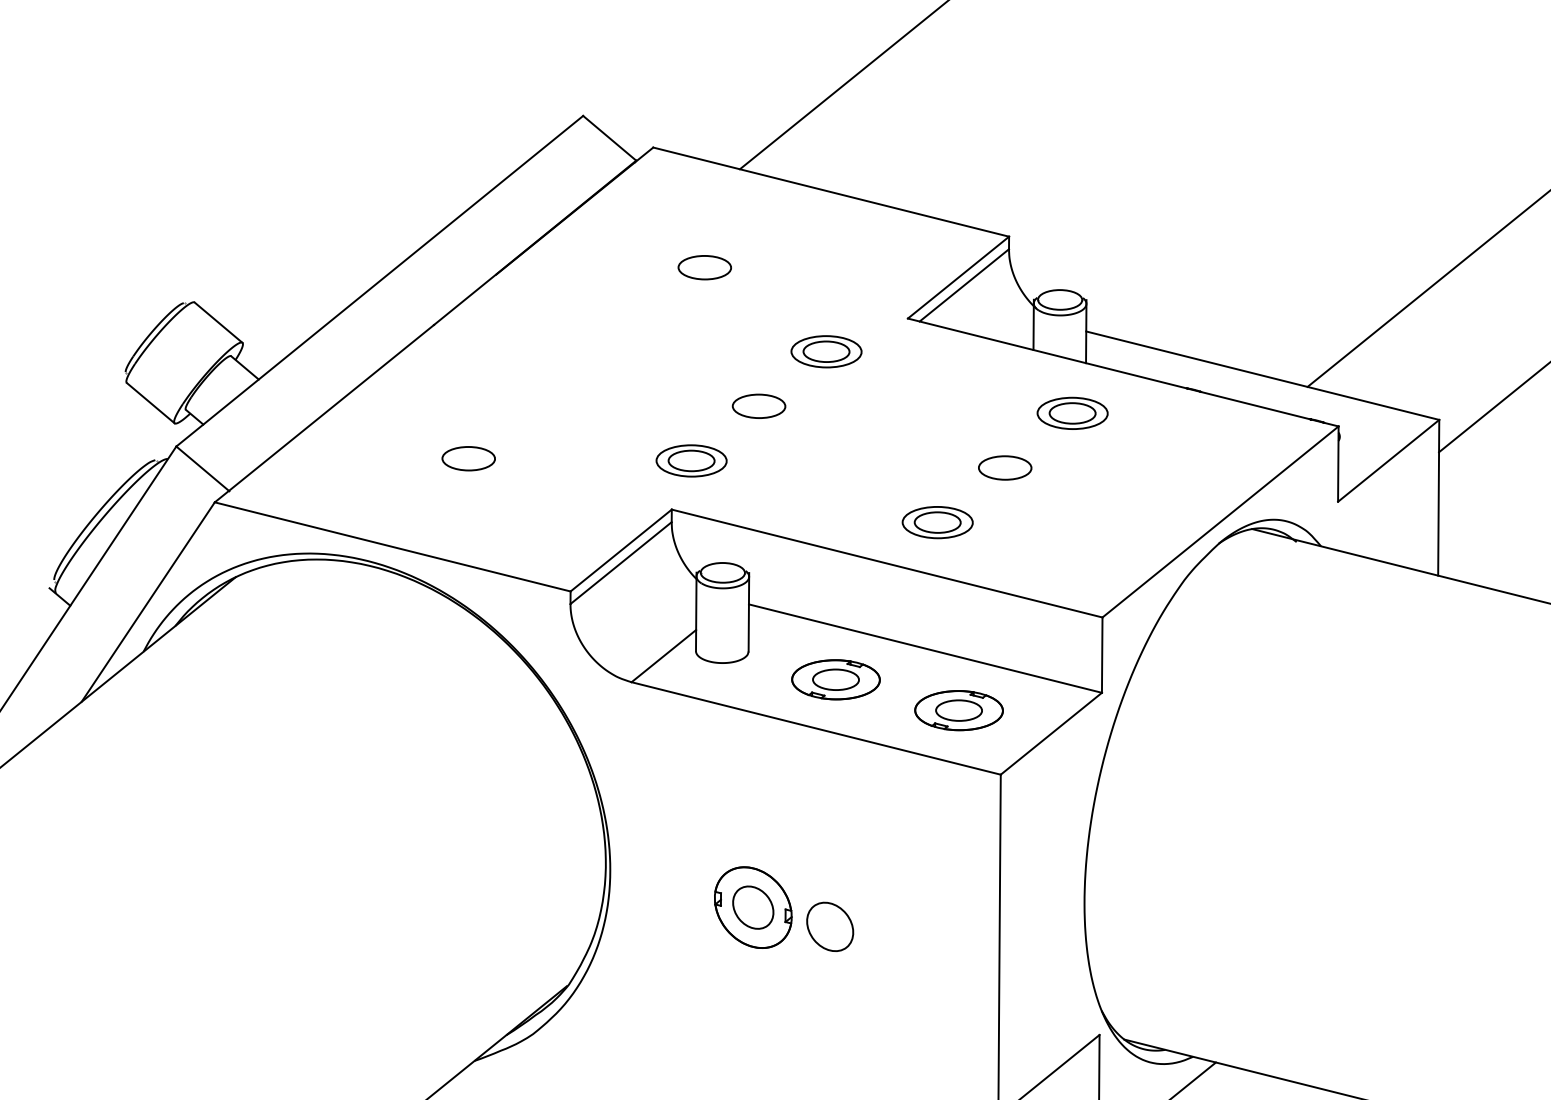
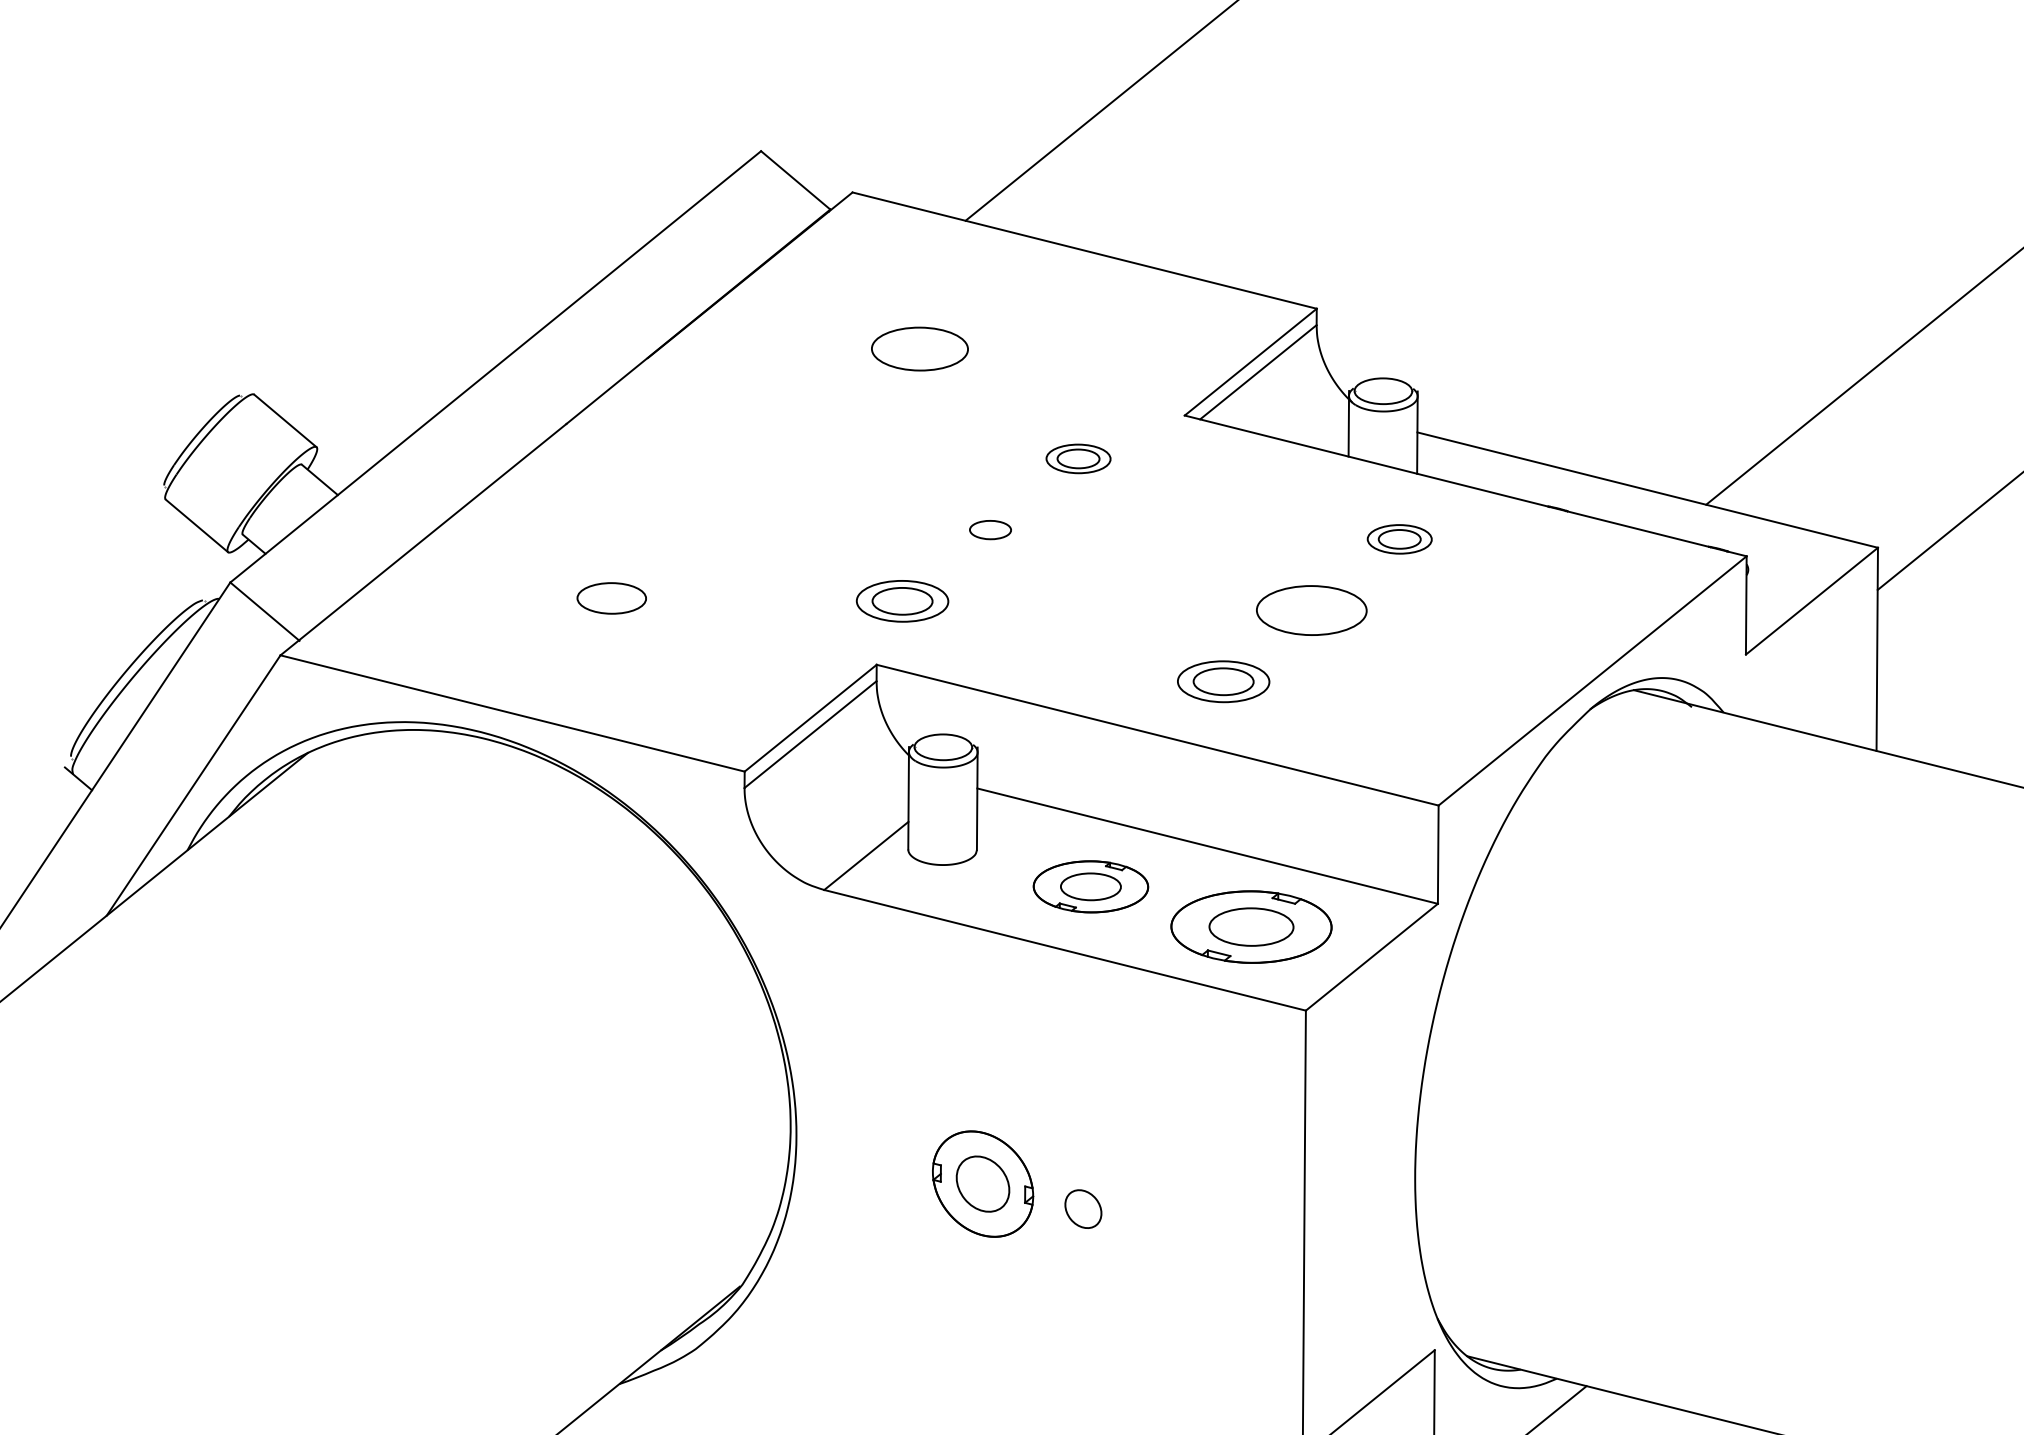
part: (704, 267) -> (919, 349), size x1.4
part: (826, 351) -> (1078, 458), size x0.7
part: (759, 405) -> (990, 529), size x0.6
part: (1072, 413) -> (1399, 539), size x0.7
part: (1005, 467) -> (1311, 610), size x1.6
part: (959, 710) -> (1251, 926), size x1.4
part: (830, 926) -> (1083, 1208), size x0.6

